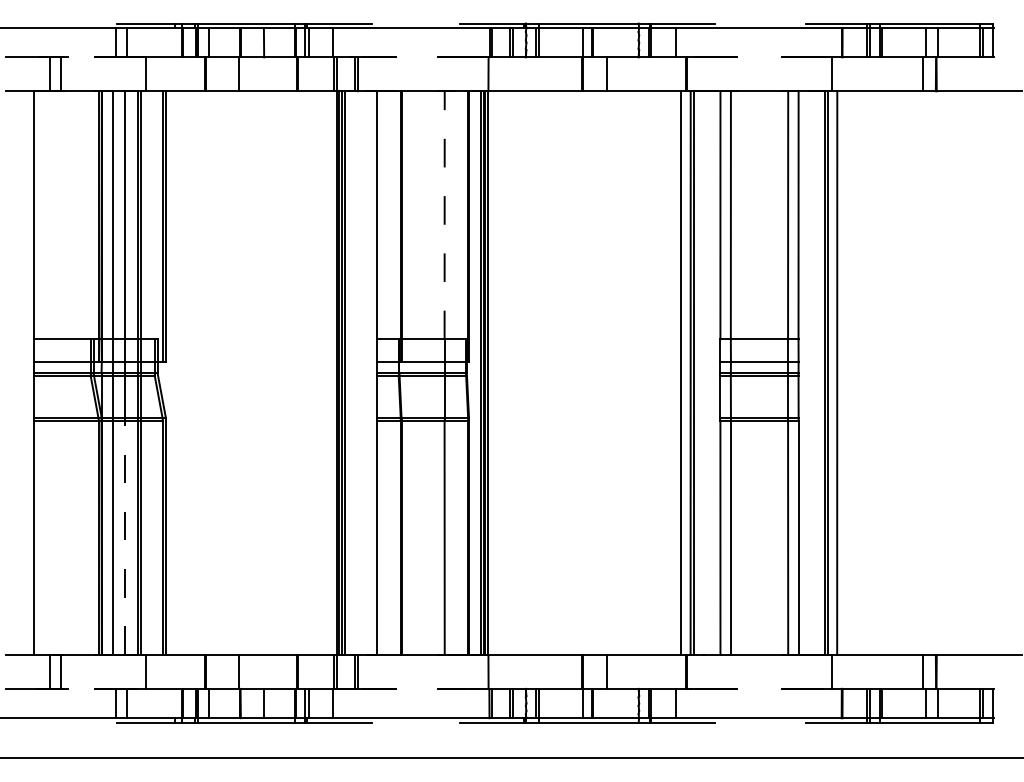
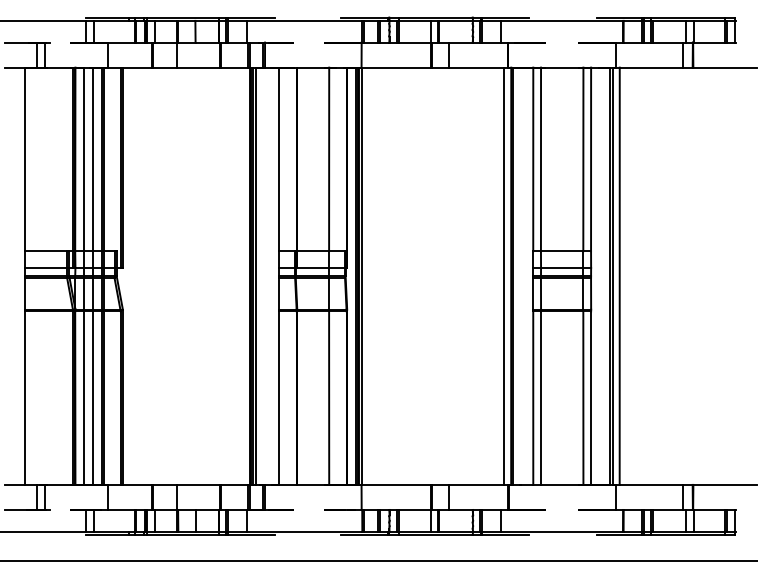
line: (444, 214) -> (329, 158), dashed -> solid
line: (125, 537) -> (92, 397), dashed -> solid

